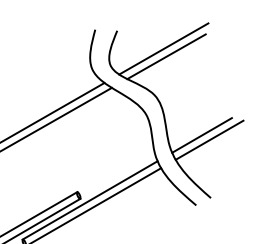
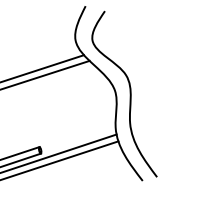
line: (163, 48) -> (142, 35), removed
line: (166, 56) -> (143, 43), removed
line: (201, 135) -> (160, 119), removed
line: (209, 139) -> (166, 124), removed

